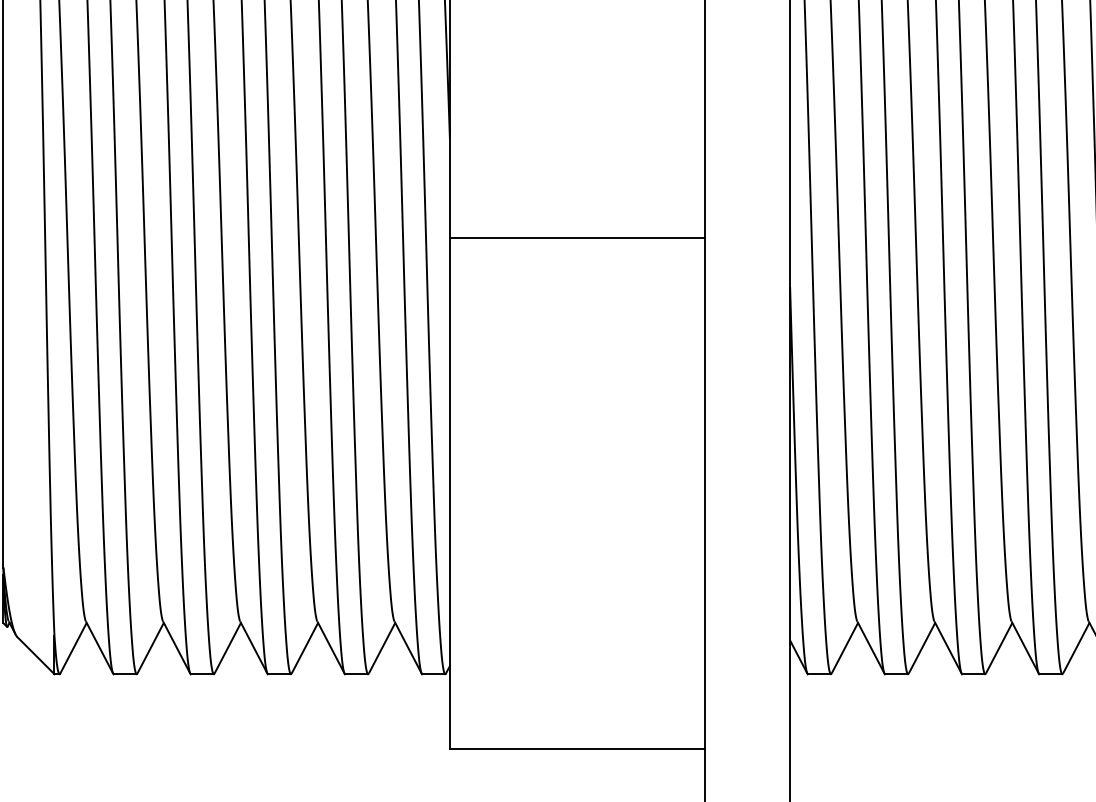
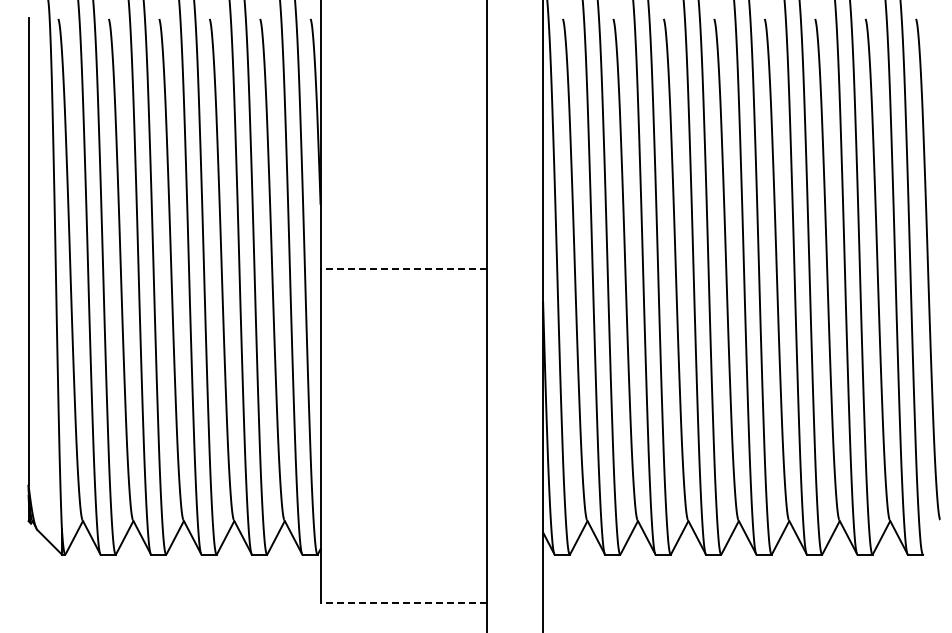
line: (576, 238) -> (403, 269), solid -> dashed
line: (576, 749) -> (403, 603), solid -> dashed

